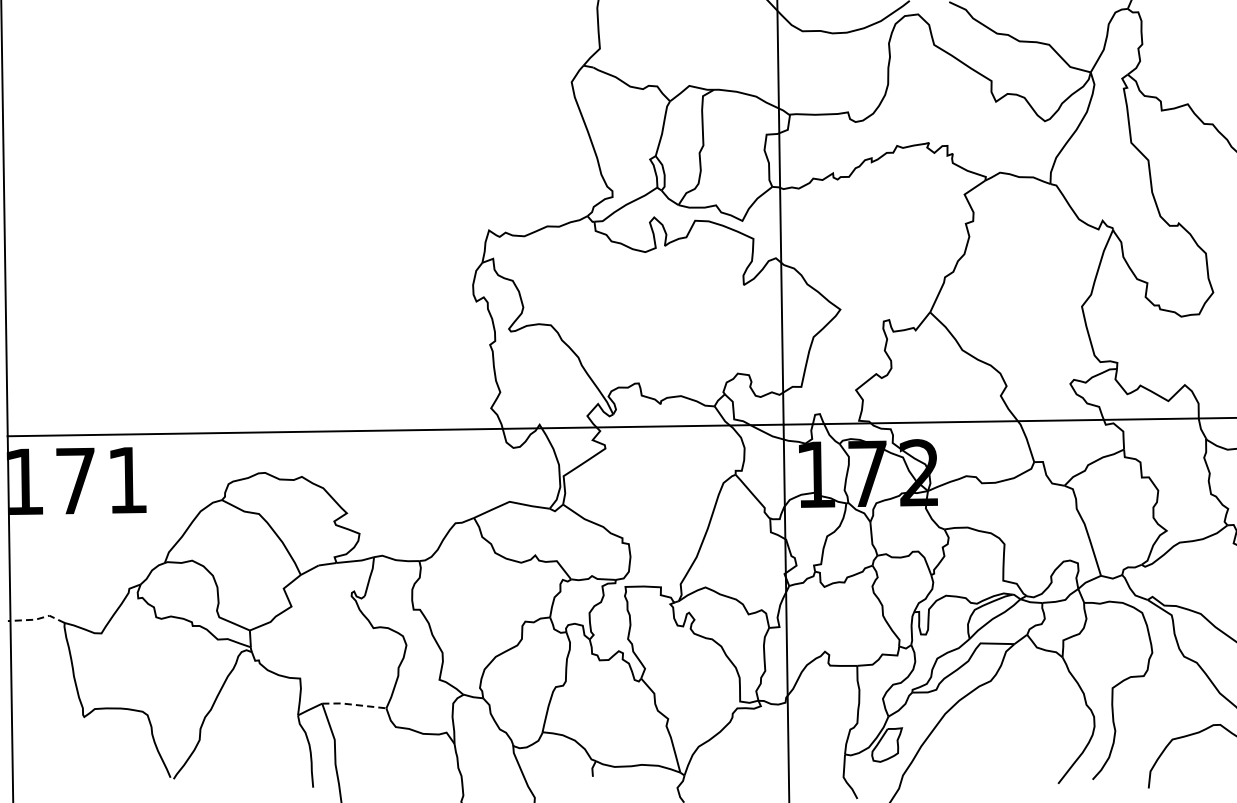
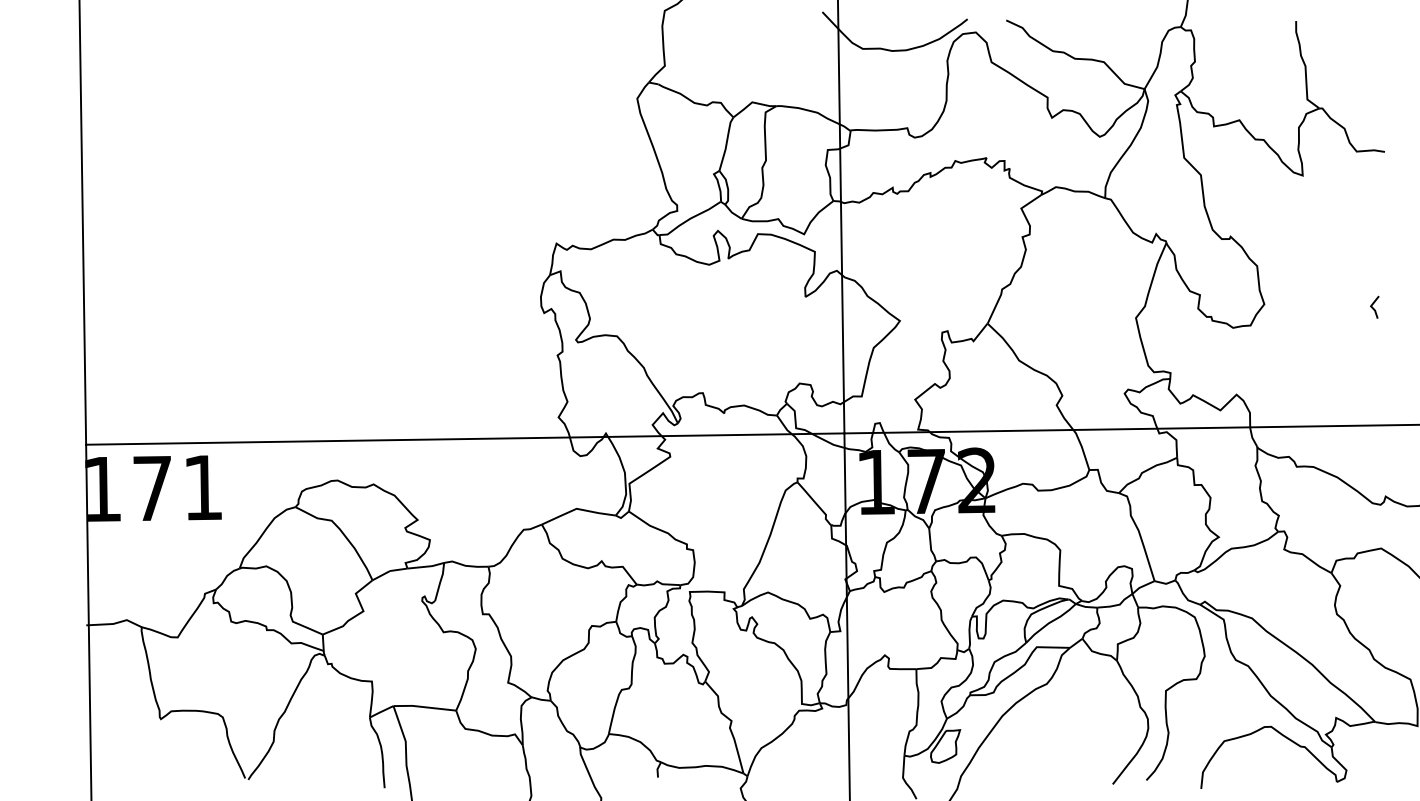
line: (37, 619) -> (115, 623), dashed -> solid
line: (354, 705) -> (425, 707), dashed -> solid

